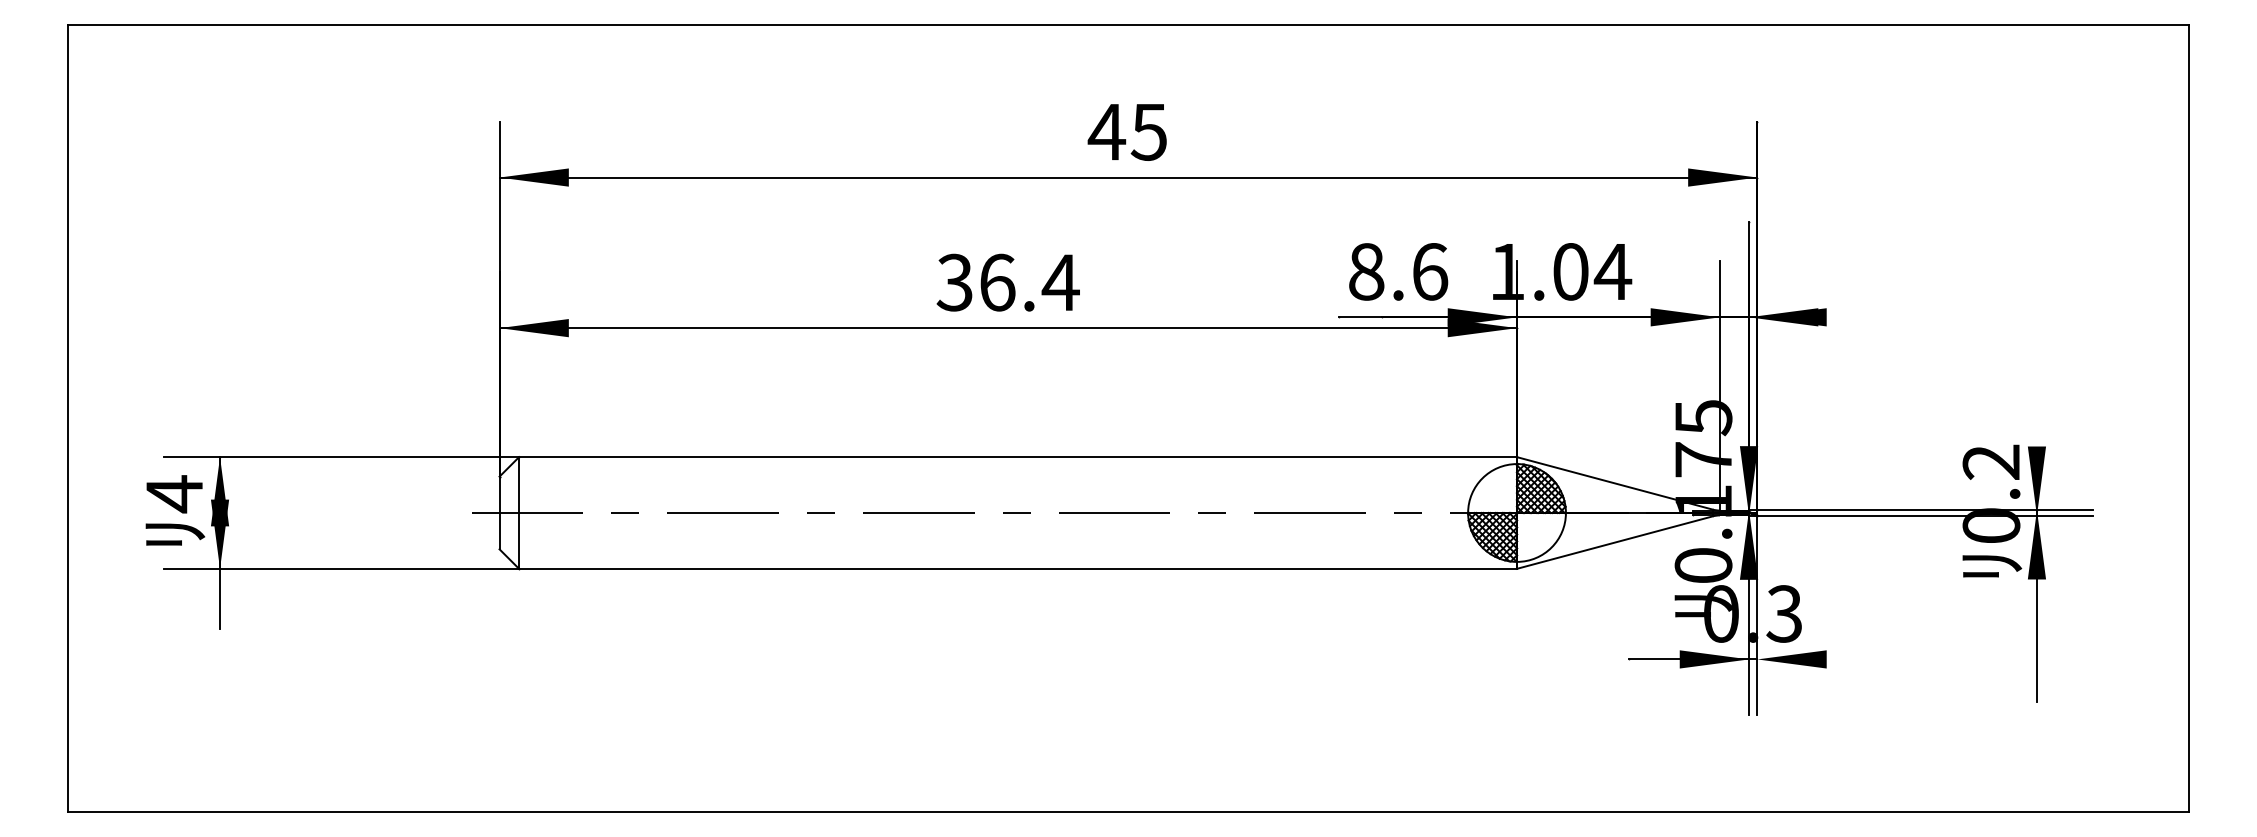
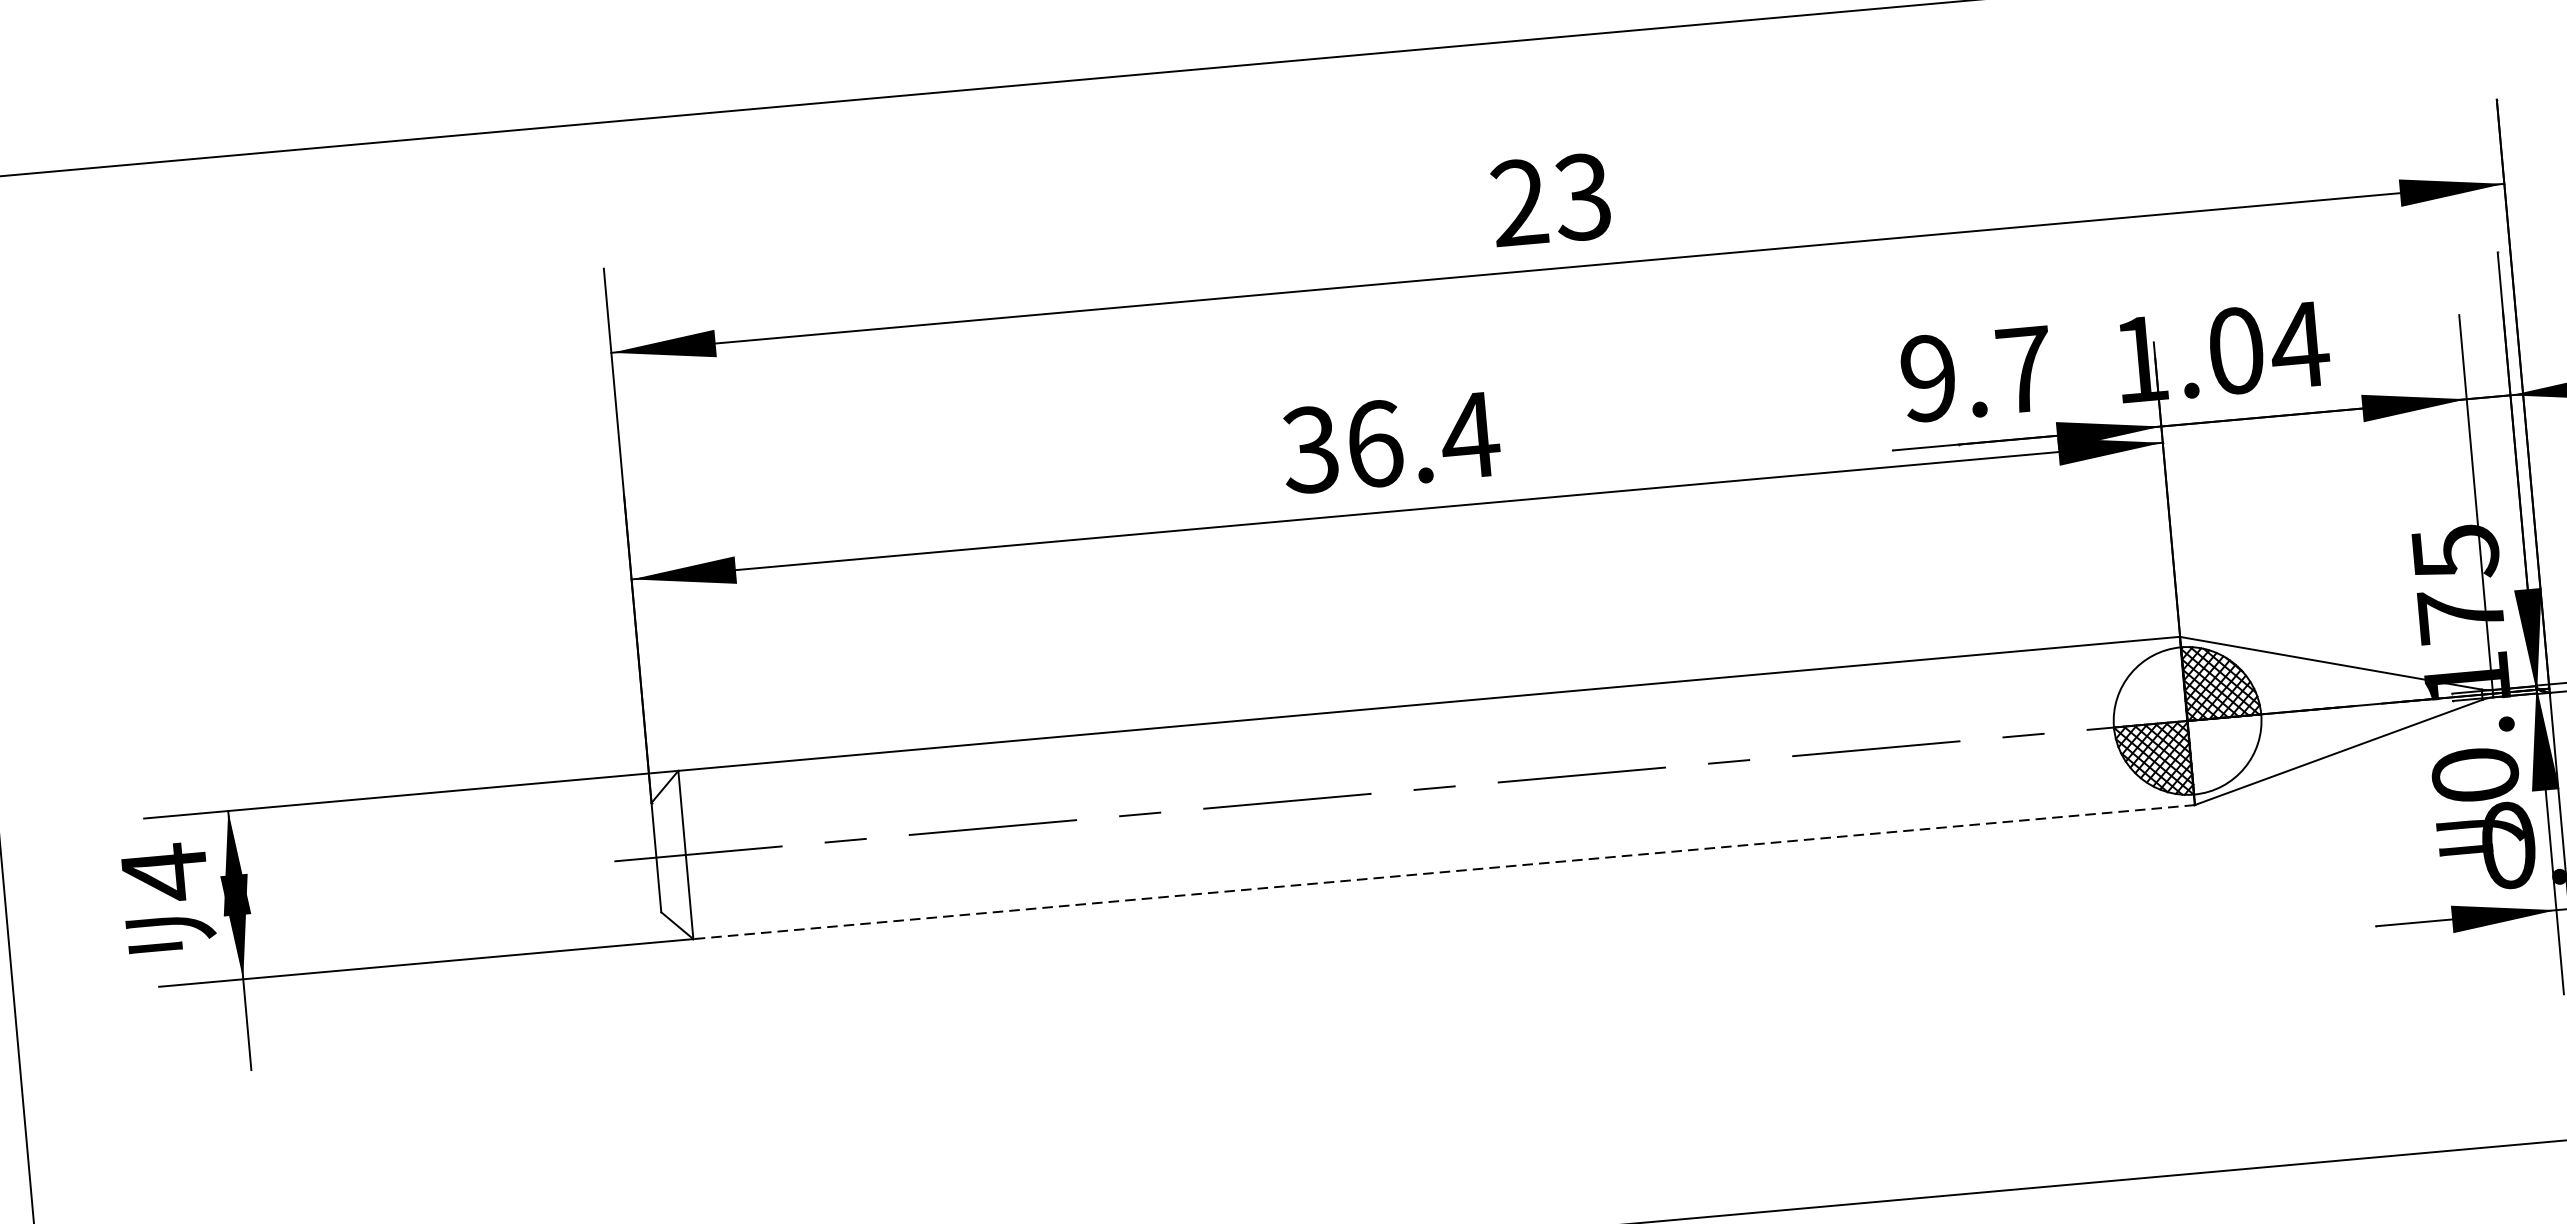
text: (1126, 131) -> (1548, 199), 45 -> 23
text: (1398, 271) -> (1976, 373), 8.6 -> 9.7
line: (1018, 568) -> (1444, 871), solid -> dashed

